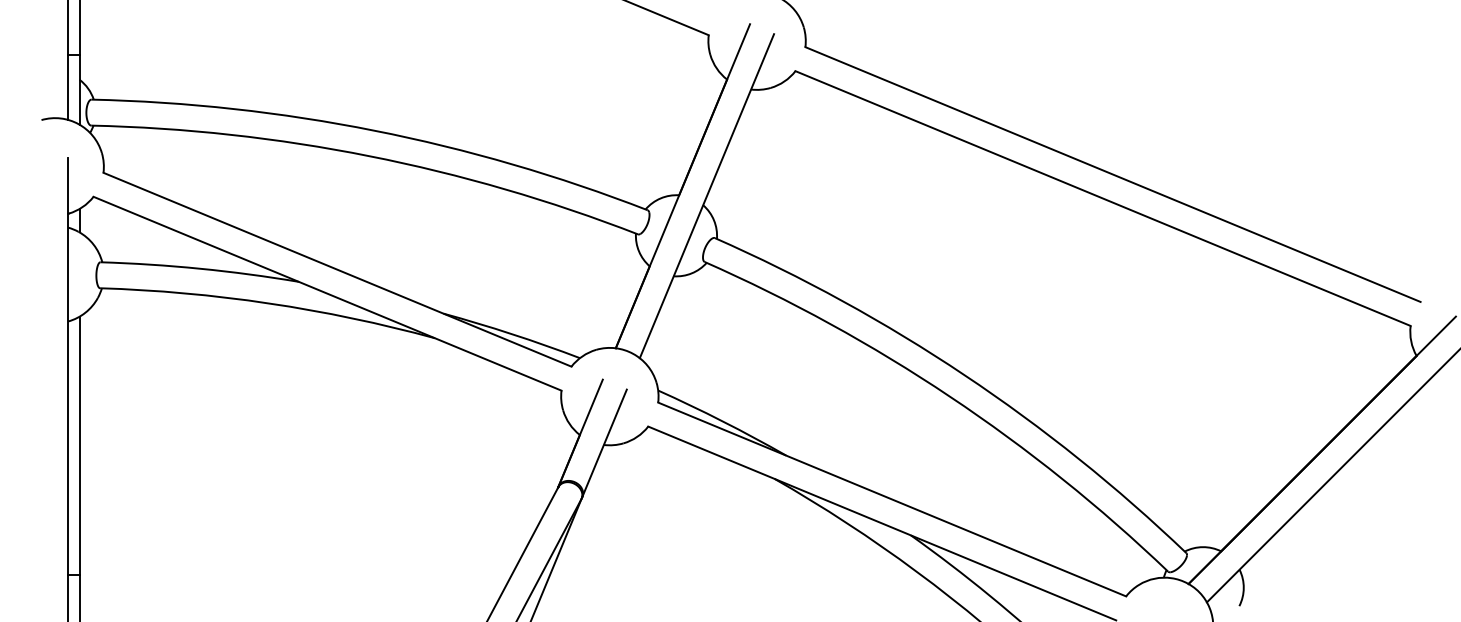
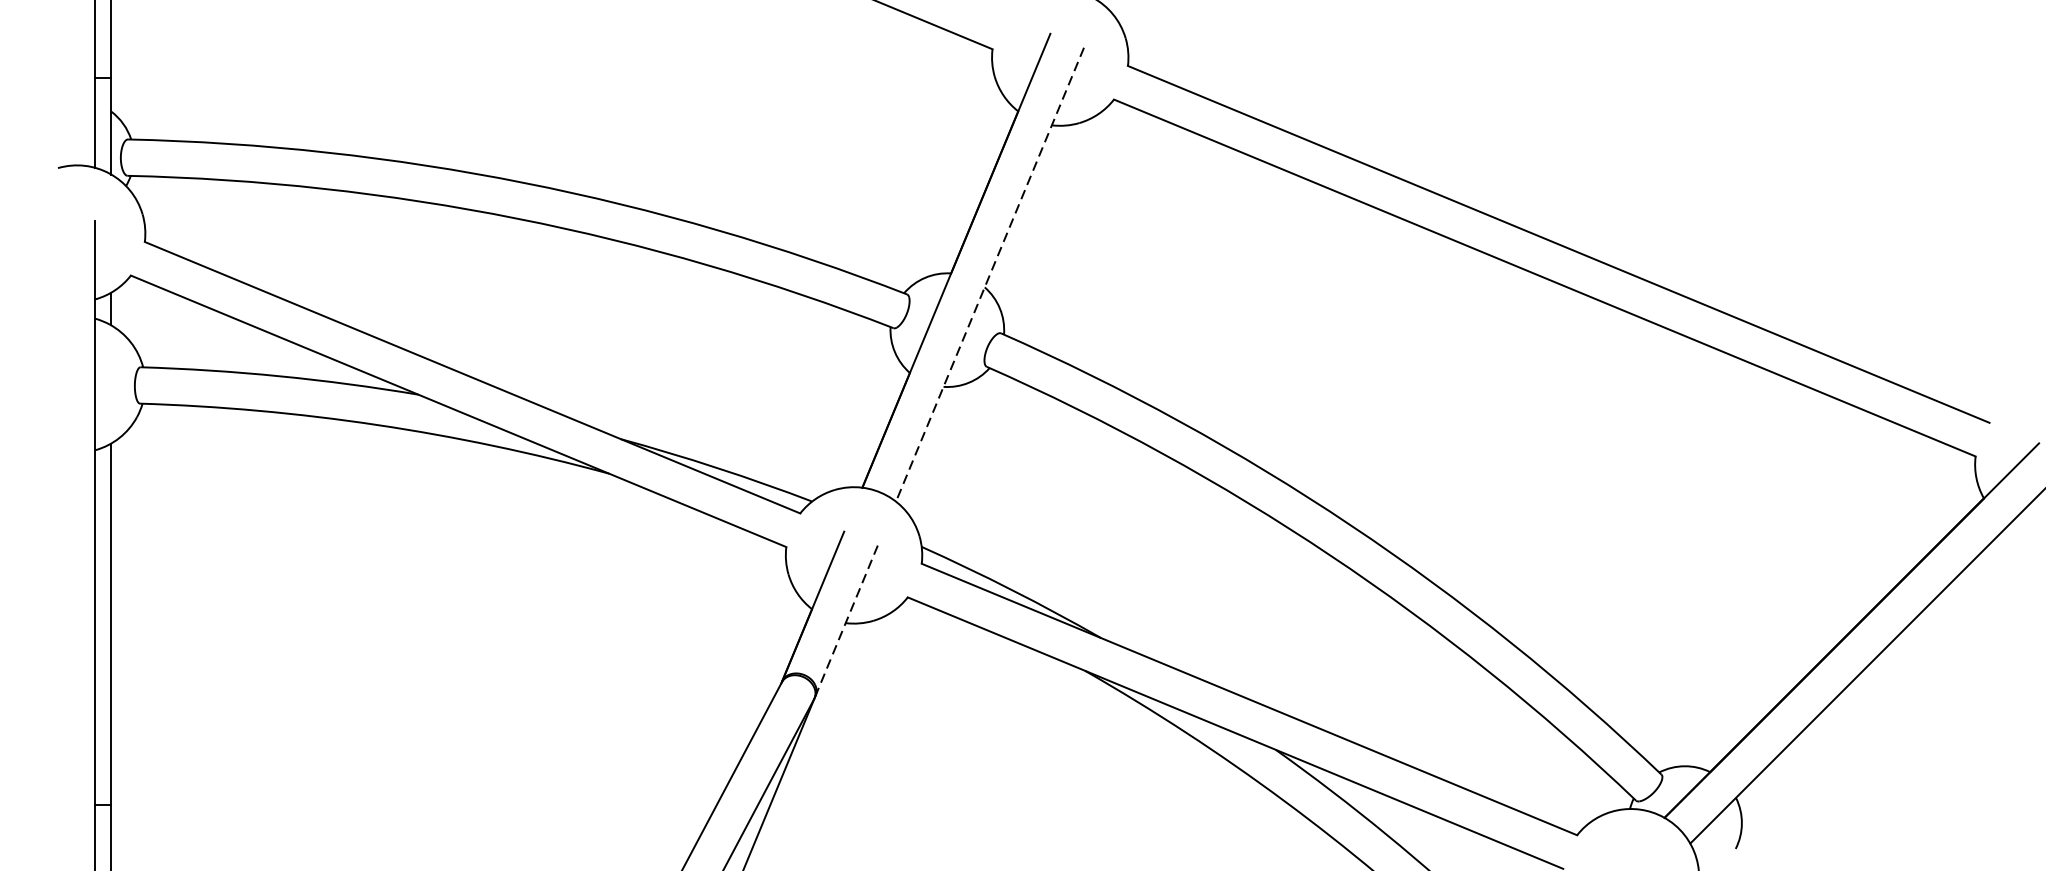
line: (706, 196) -> (989, 275), solid -> dashed
line: (604, 443) -> (846, 621), solid -> dashed

